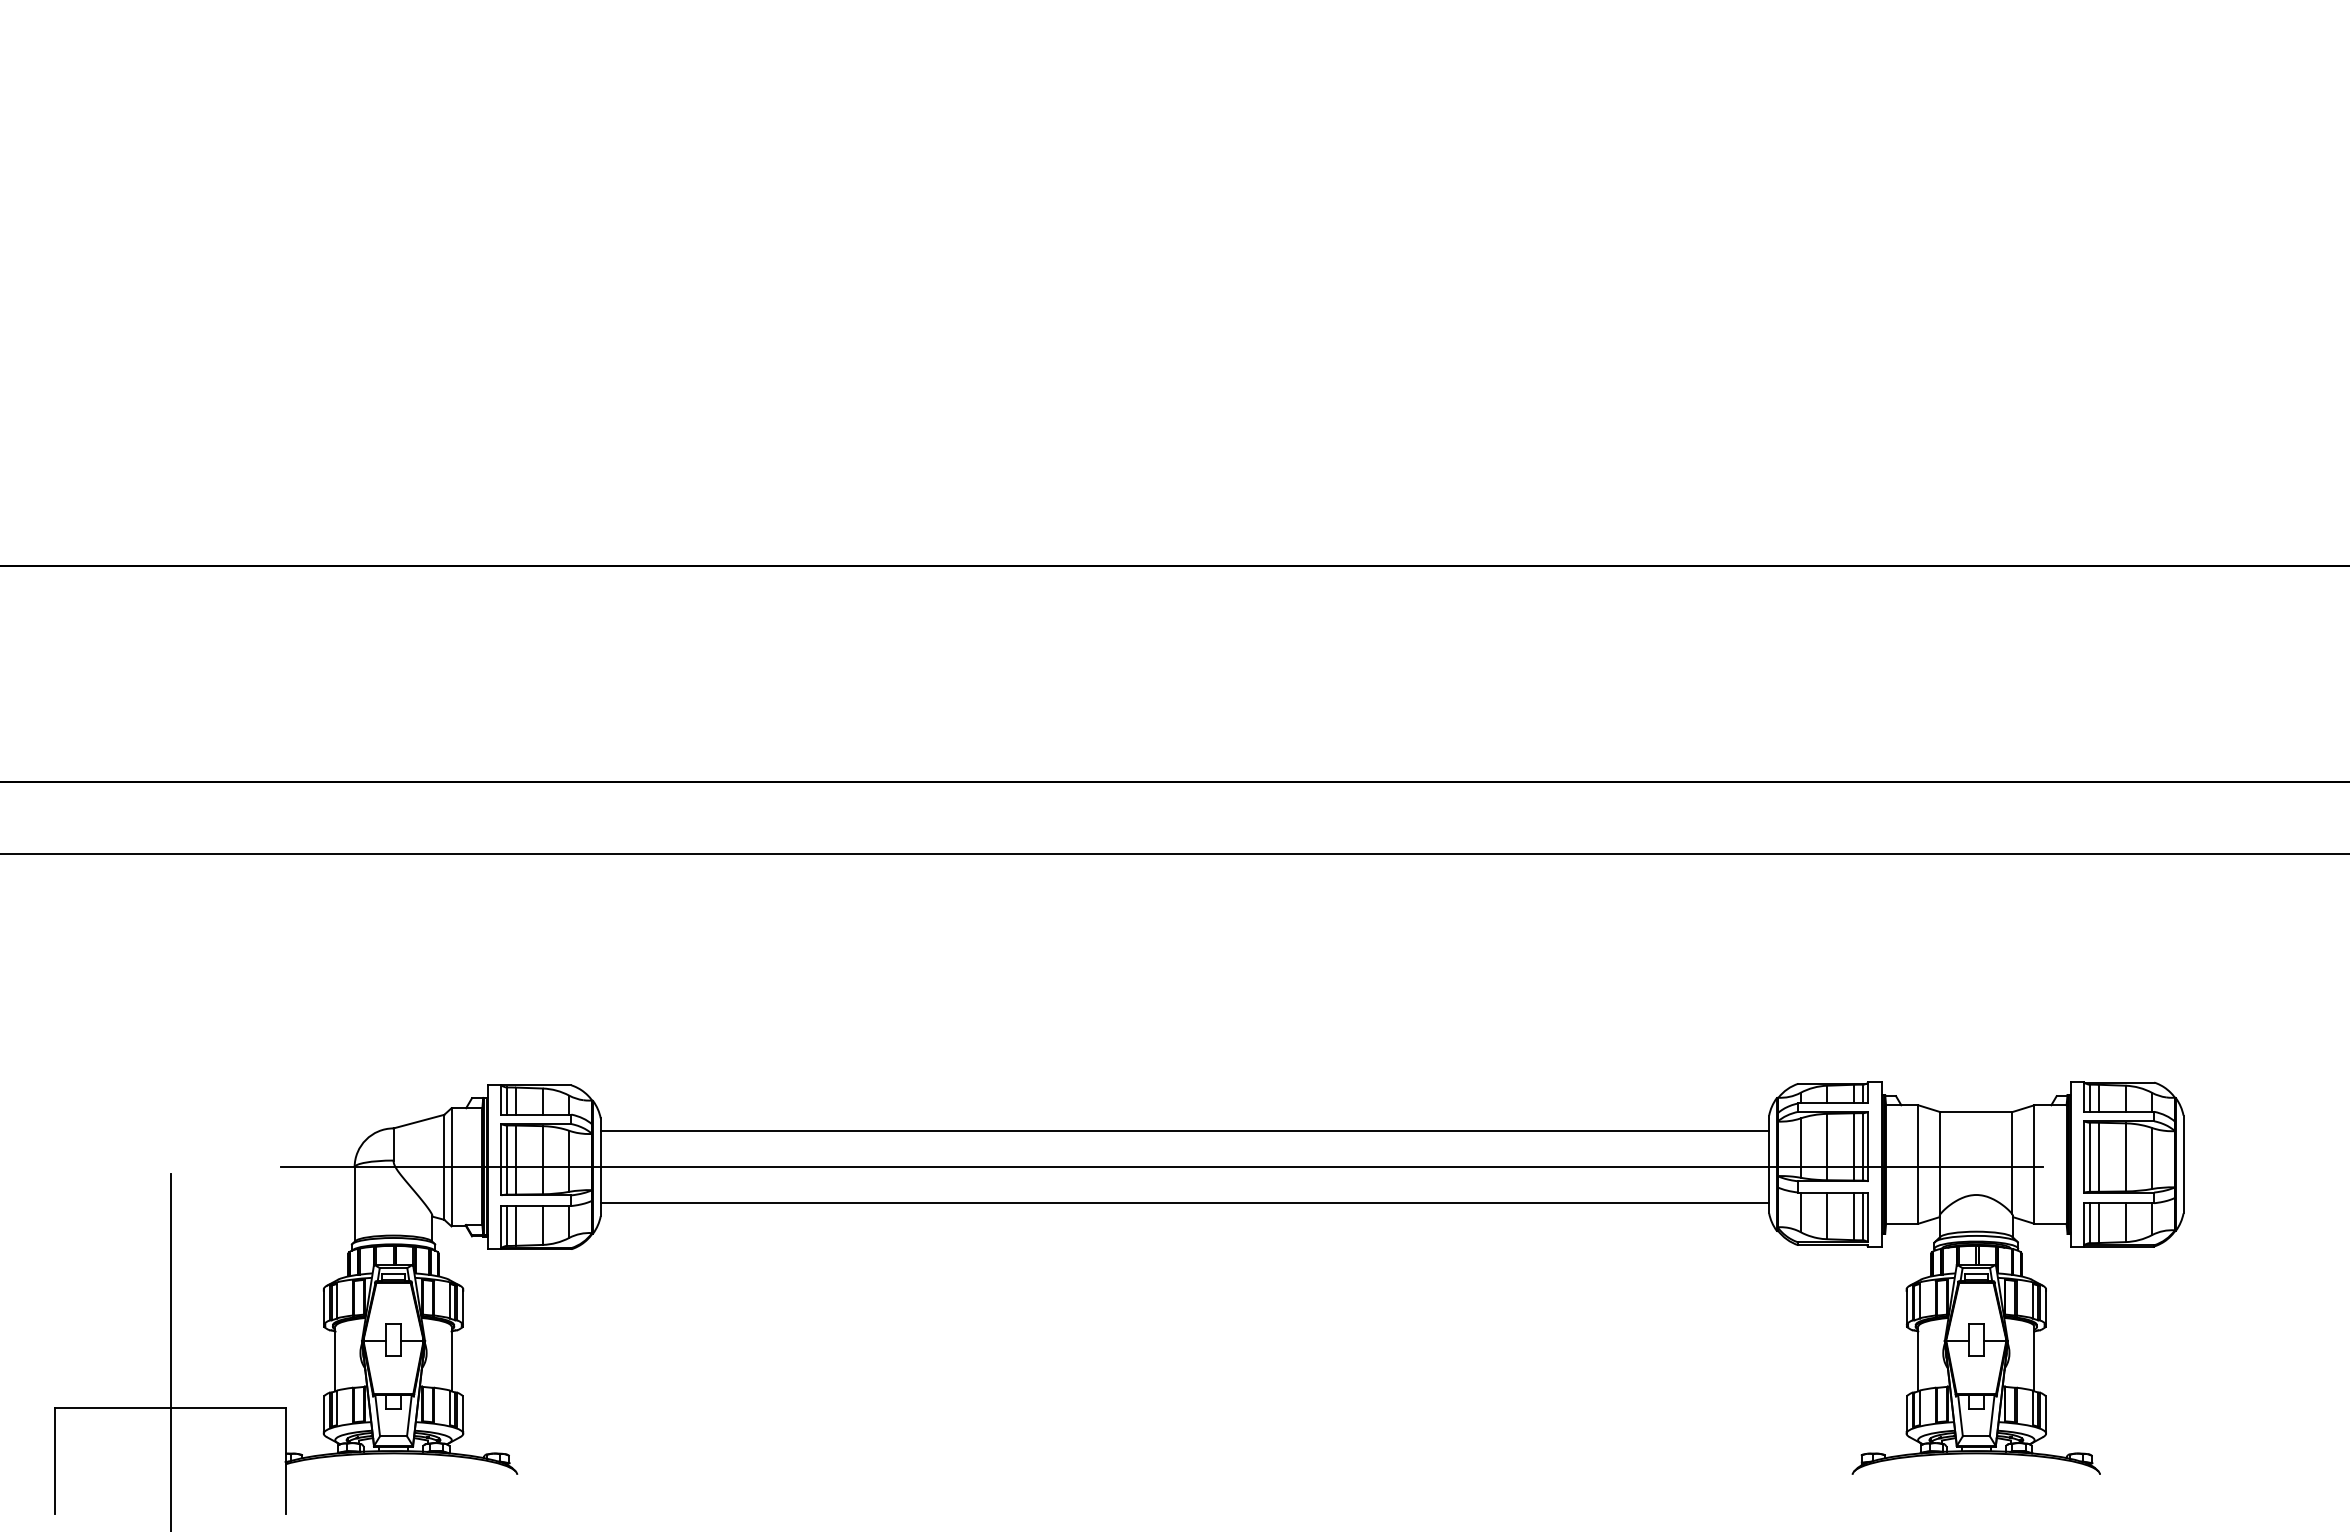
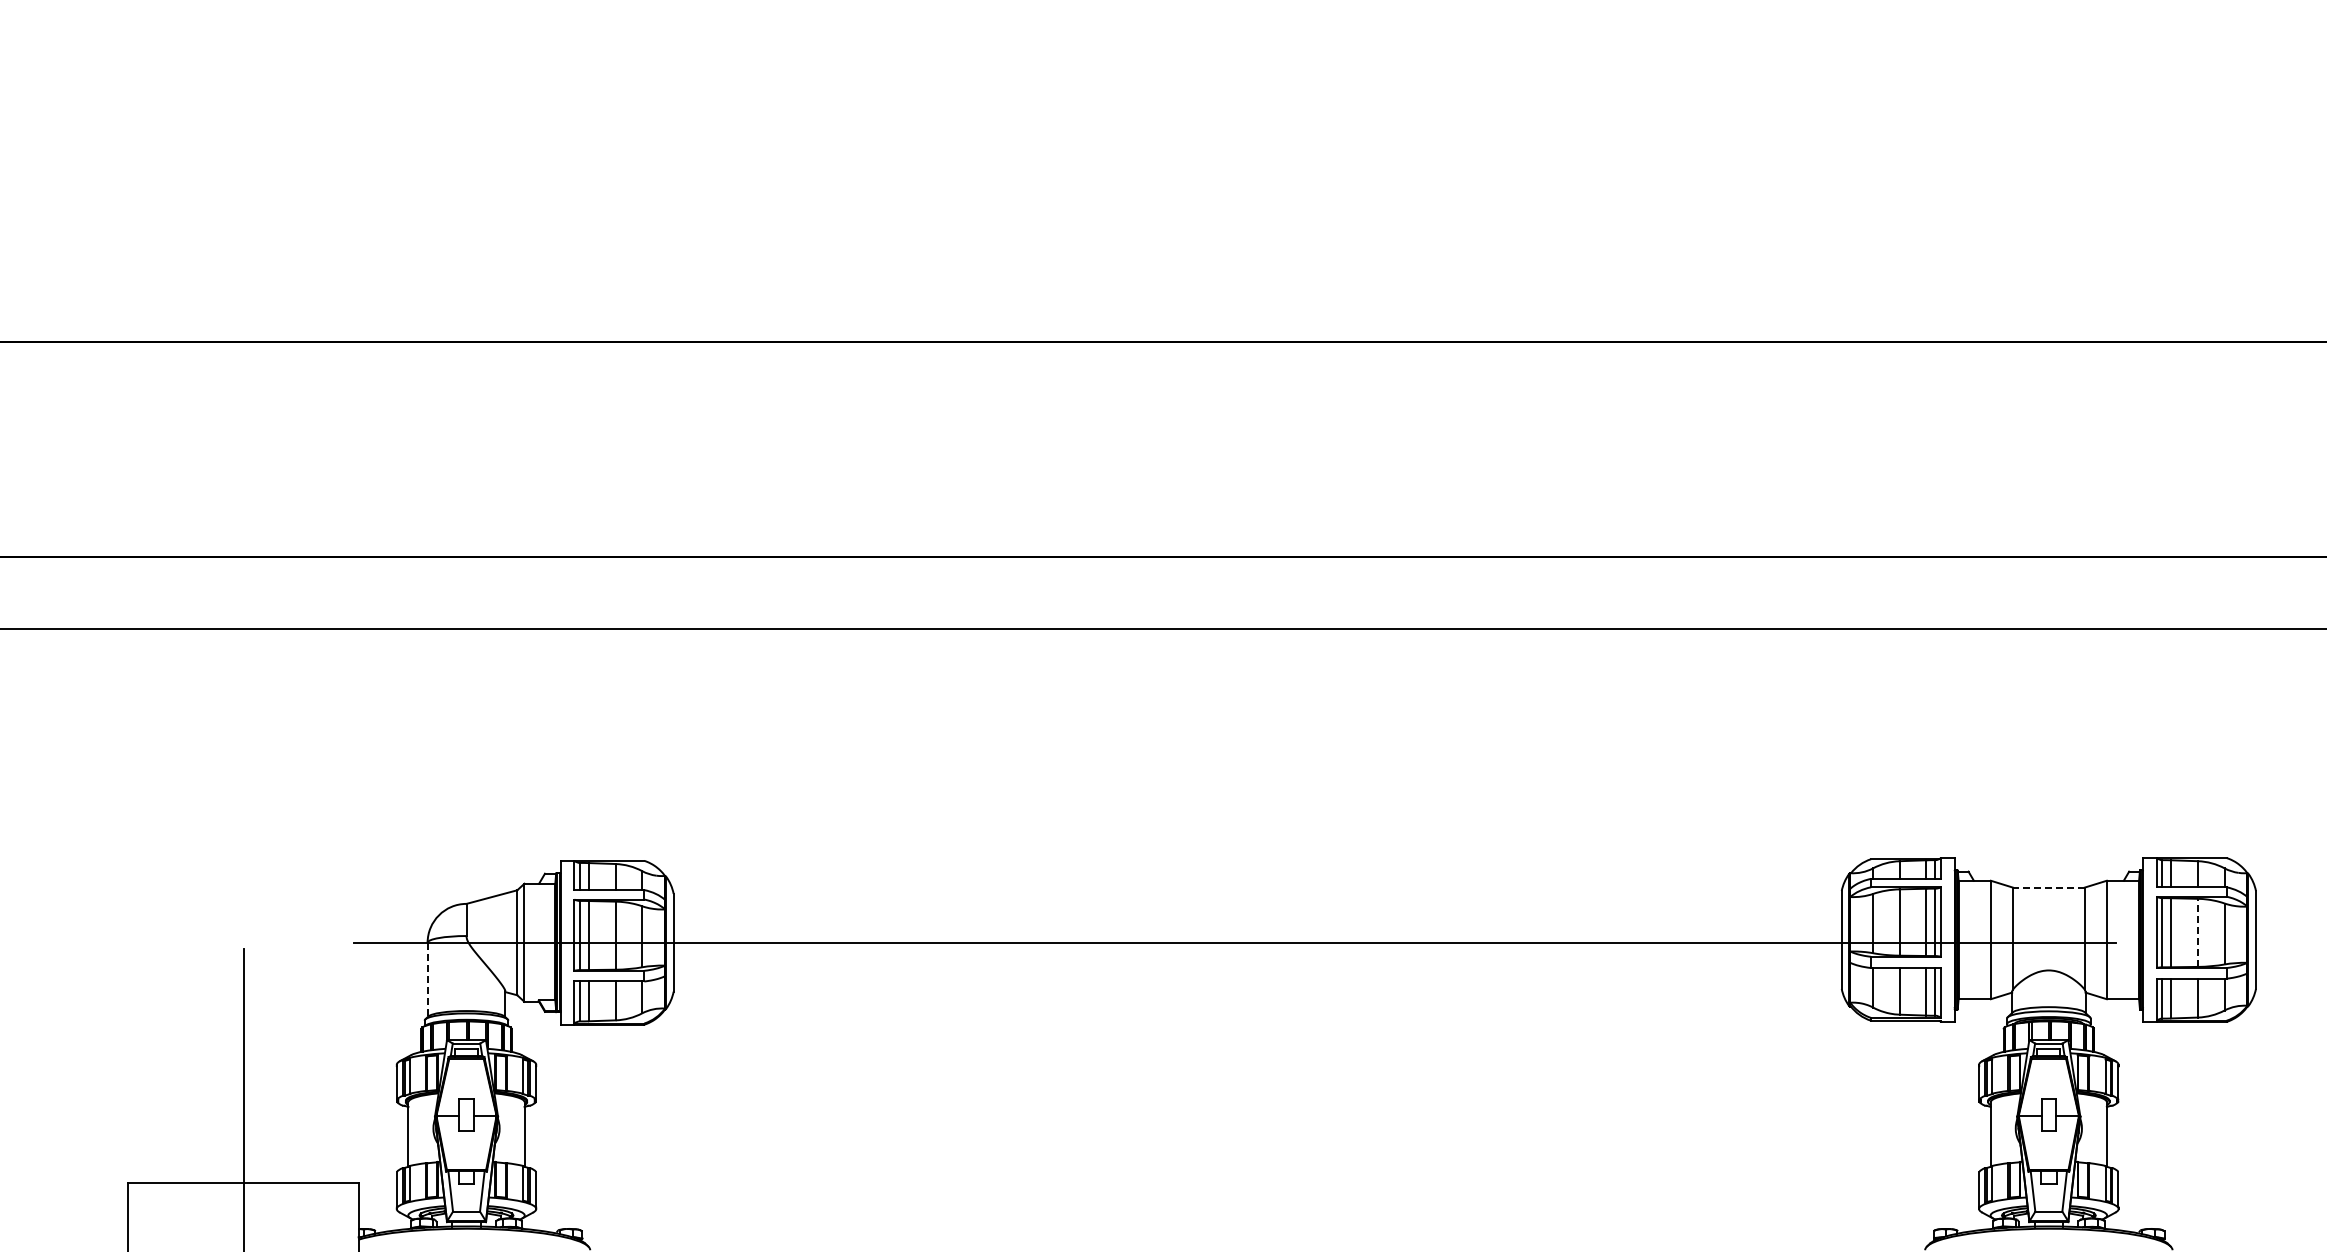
line: (1976, 1112) -> (2049, 887), solid -> dashed
line: (1184, 1131) -> (1257, 906), removed
line: (2125, 1156) -> (2197, 931), solid -> dashed
line: (1184, 1203) -> (1257, 978), removed
line: (354, 1205) -> (427, 980), solid -> dashed

